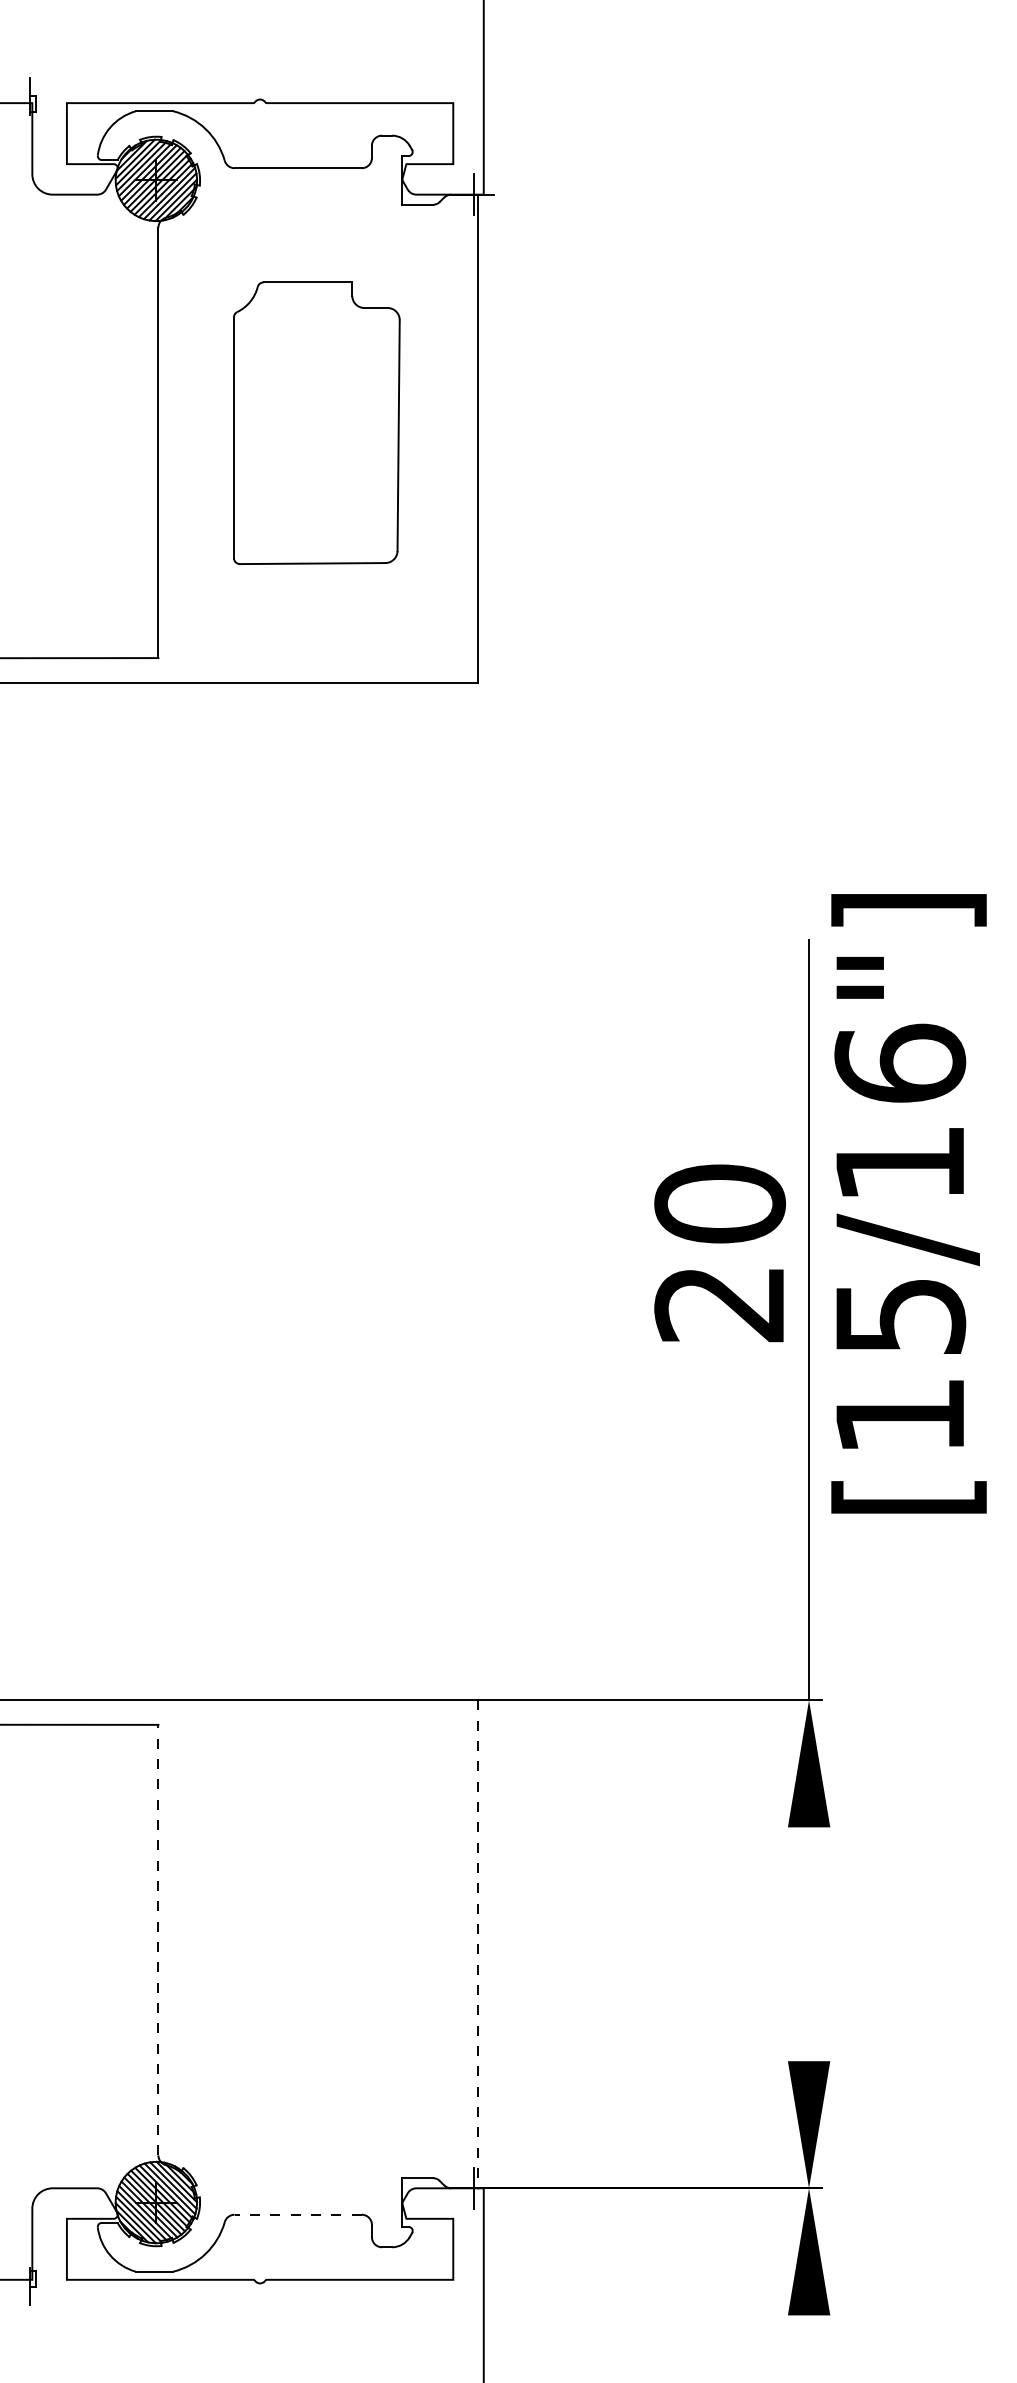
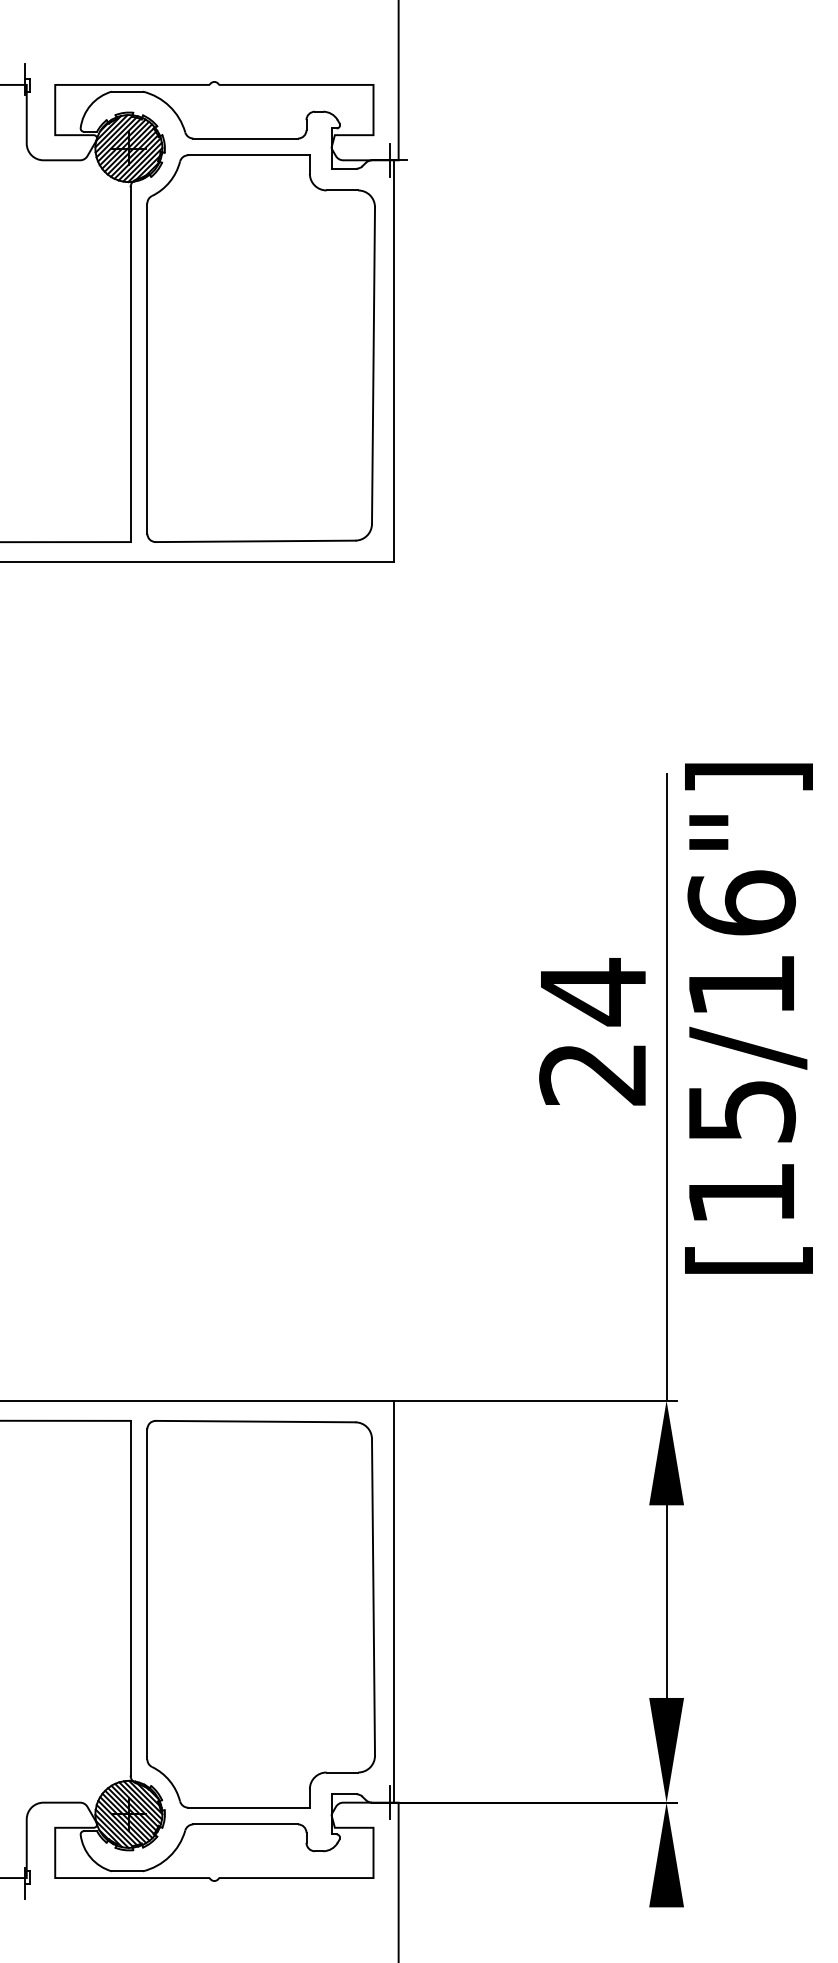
part: (316, 423) -> (260, 348), size x1.67
text: (908, 1203) -> (748, 1018), moved
text: (720, 1204) -> (593, 992), 20 -> 24
line: (158, 1939) -> (130, 1597), dashed -> solid
line: (808, 1944) -> (666, 1601), added
line: (477, 1945) -> (393, 1602), dashed -> solid
part: (316, 1959) -> (260, 1614), added
line: (297, 2214) -> (245, 1824), dashed -> solid

